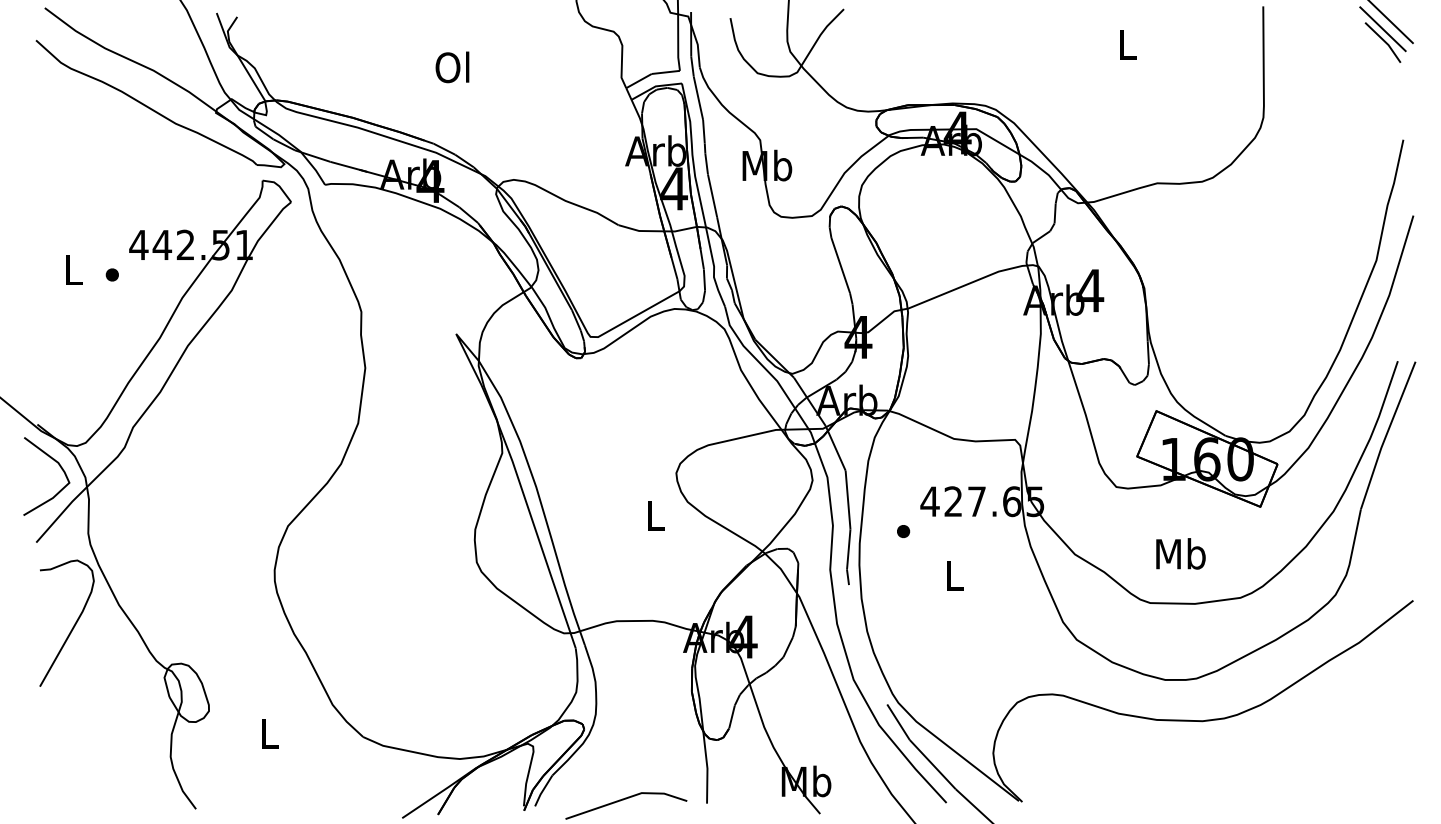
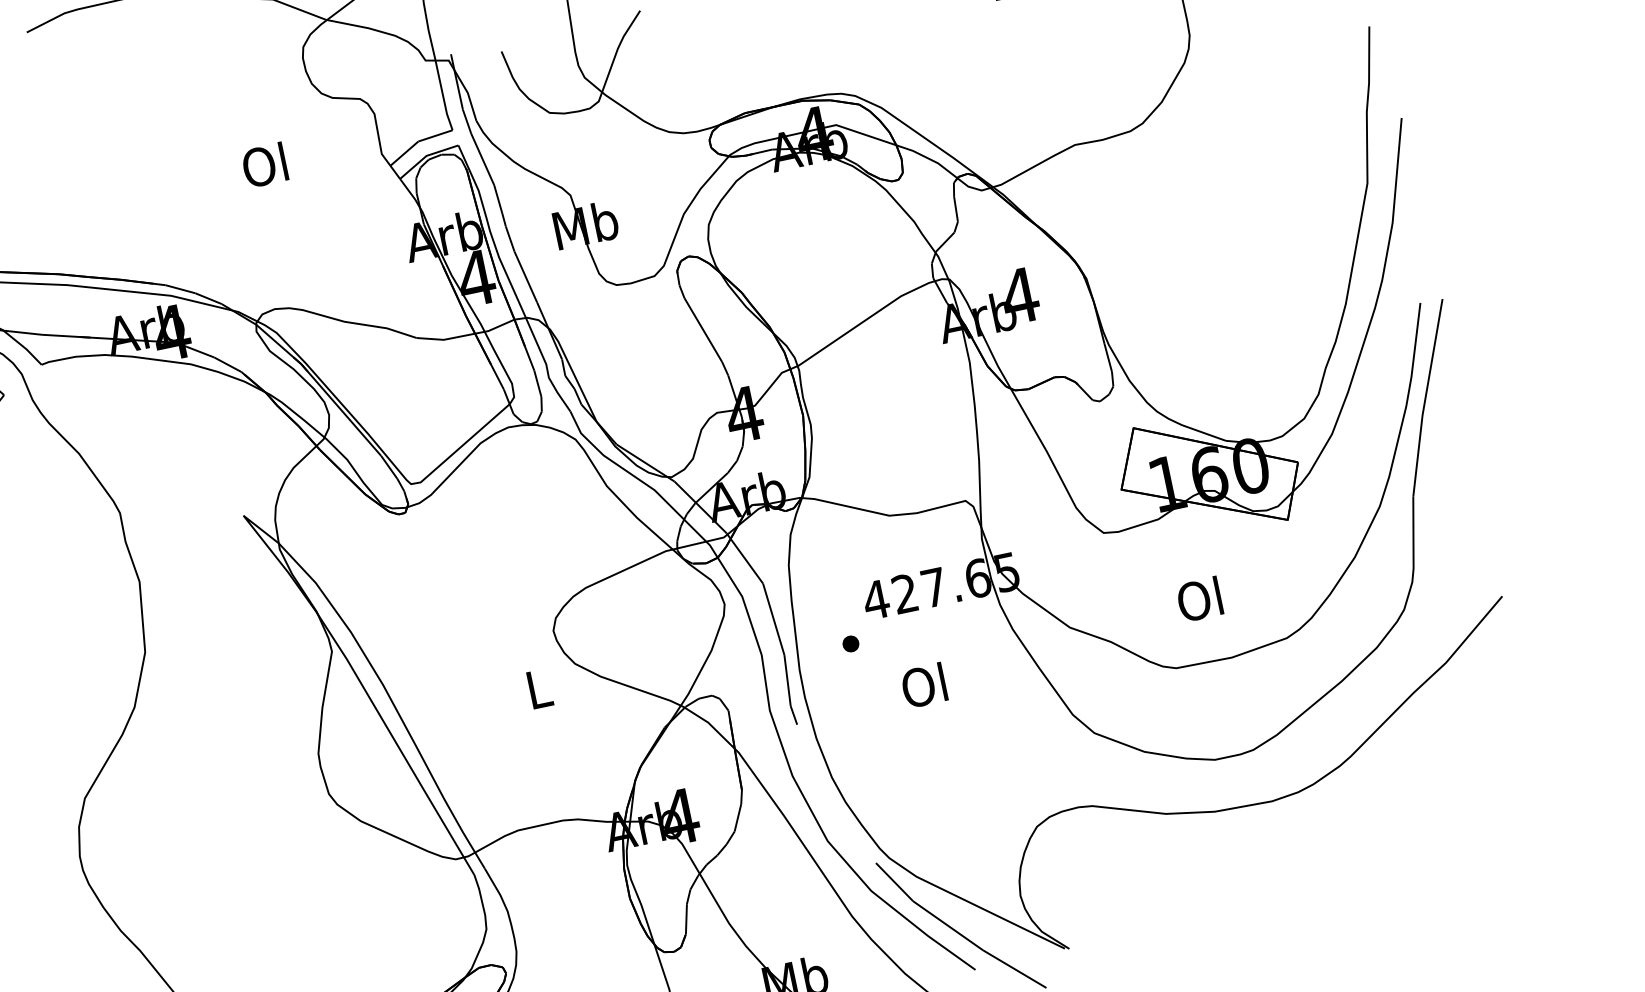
text: (452, 67) -> (264, 165), moved
text: (1180, 553) -> (1200, 598), Mb -> Ol
text: (952, 575) -> (923, 685), L -> Ol

